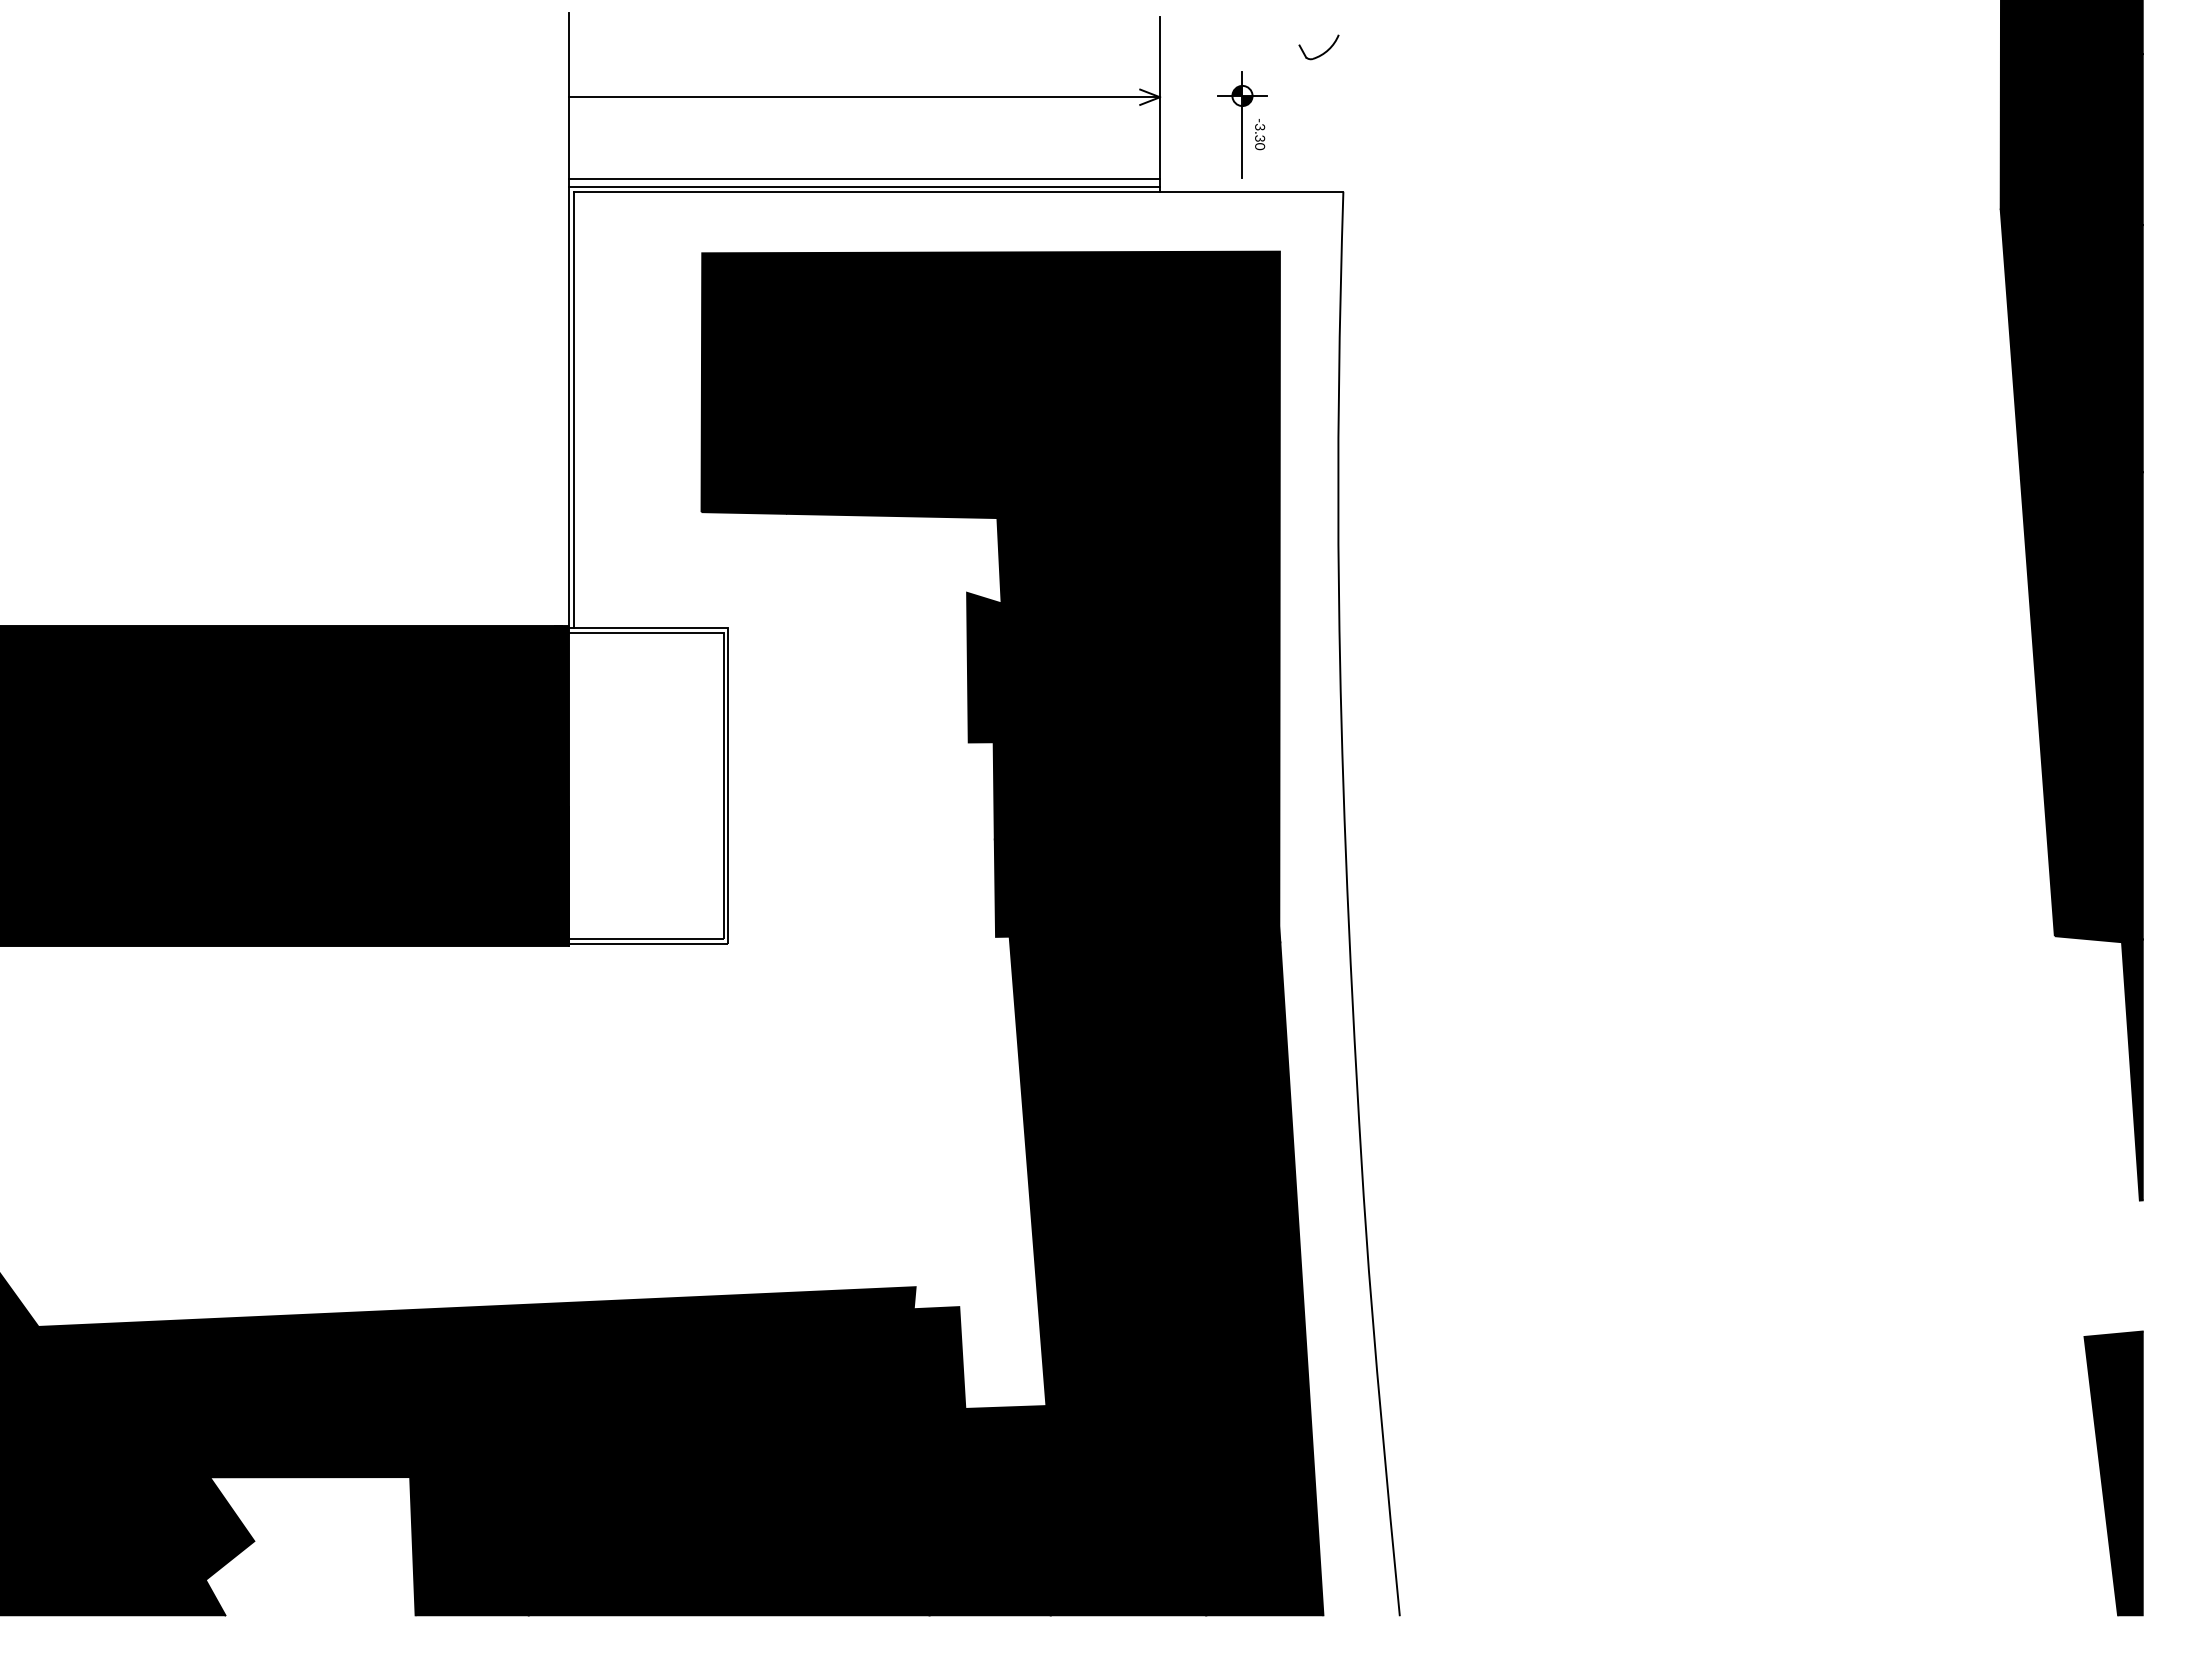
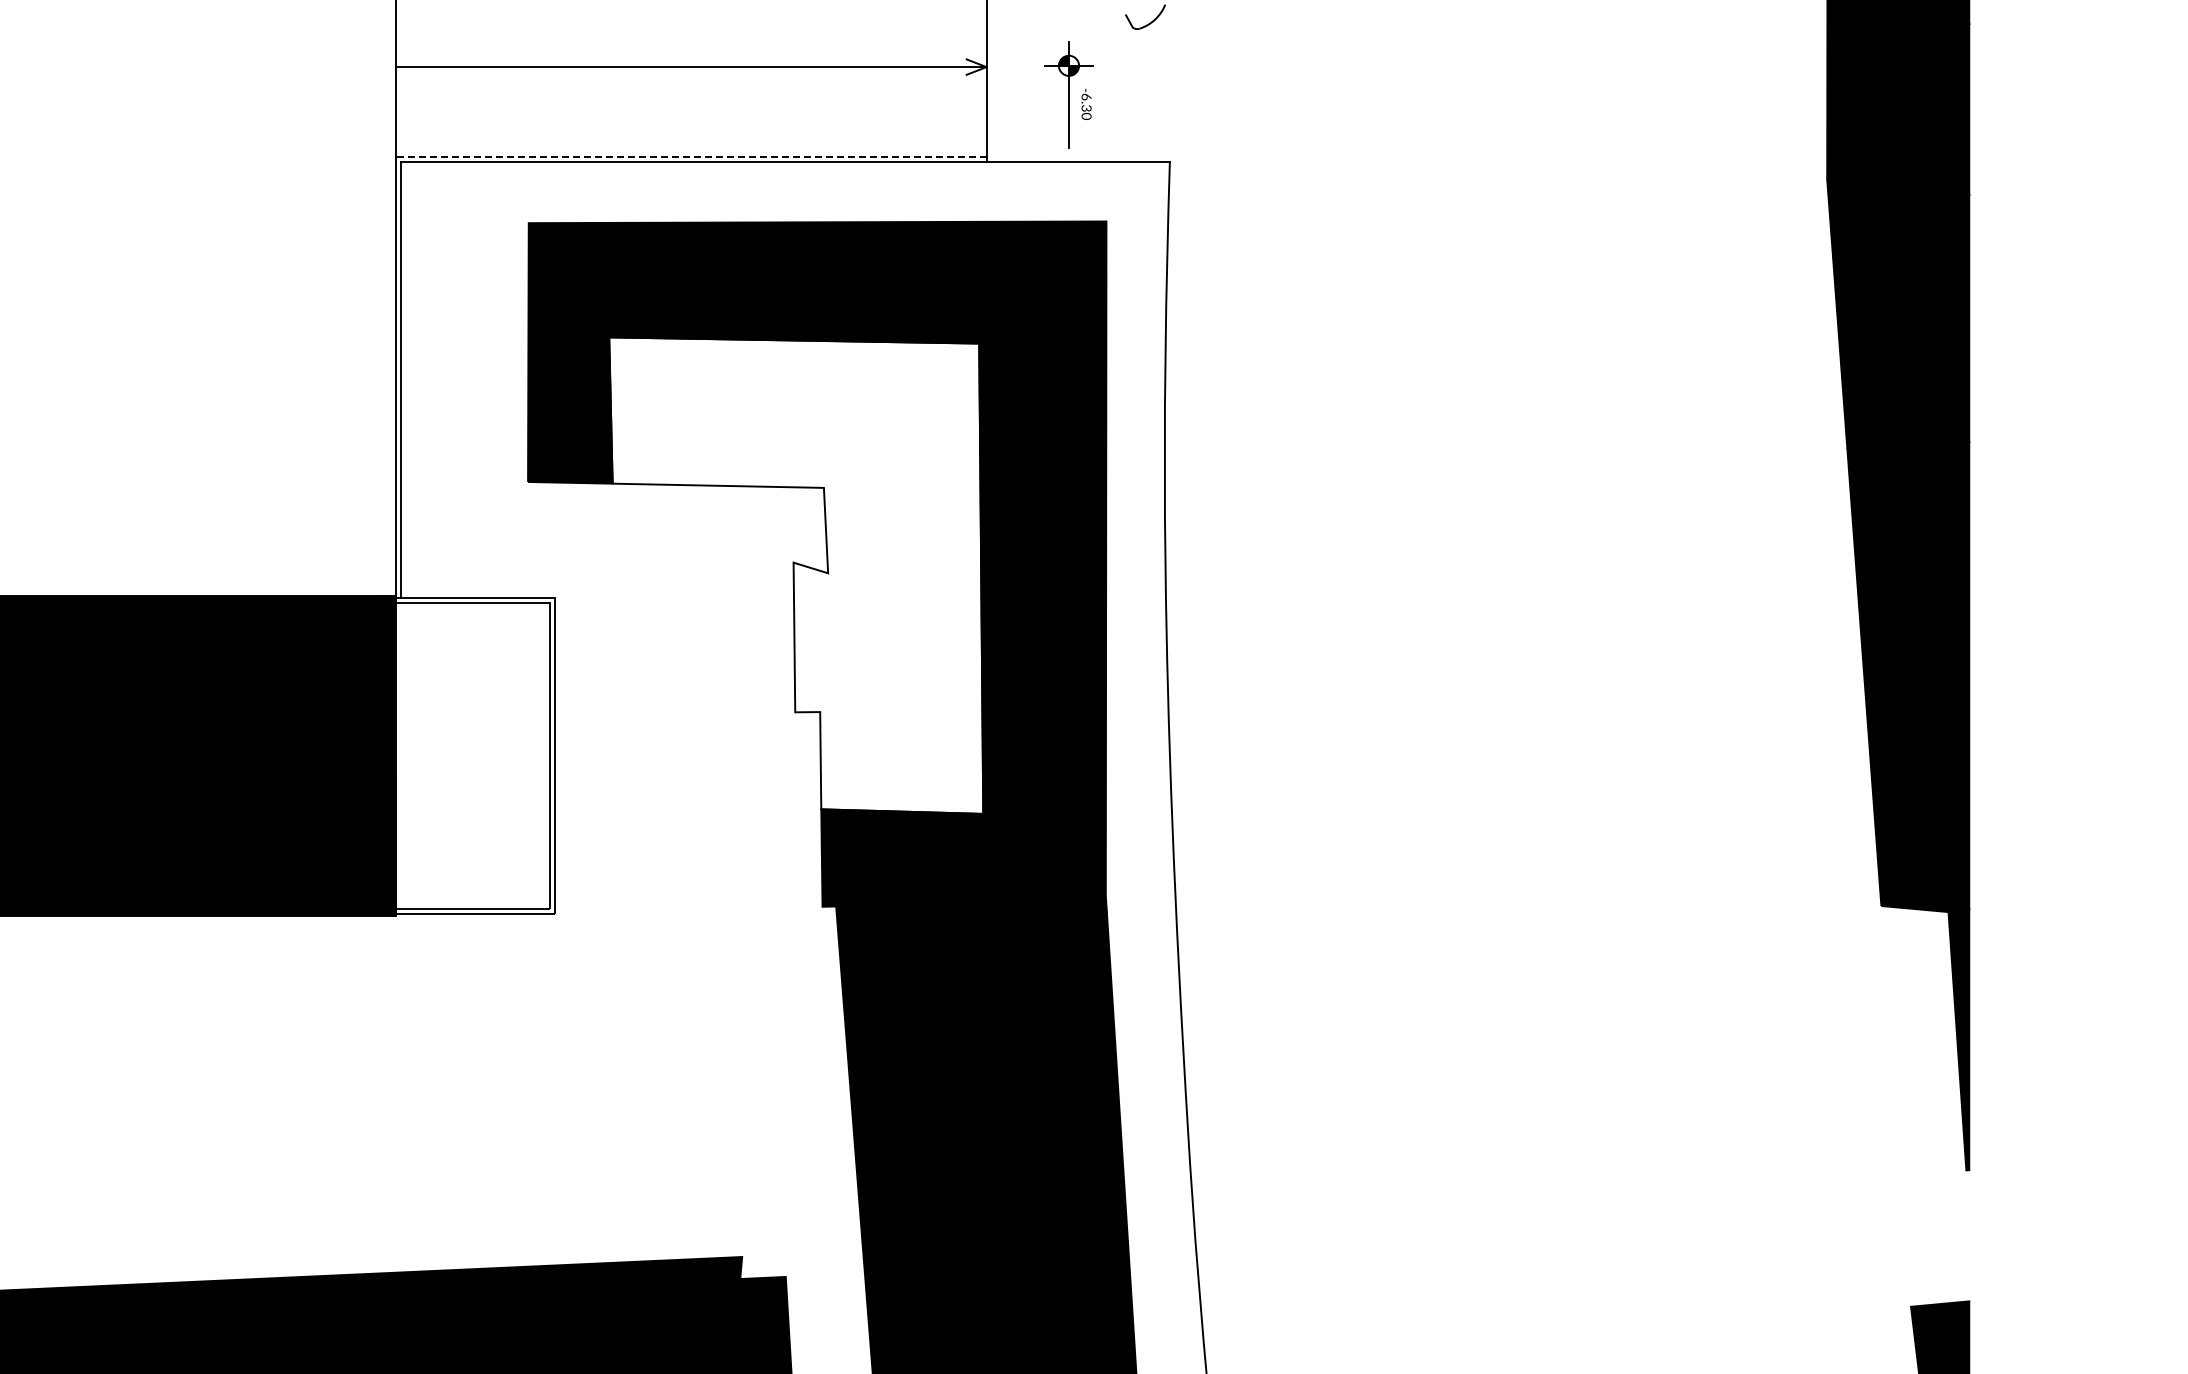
text: (1260, 127) -> (1087, 97), -3.30 -> -6.30
line: (864, 178) -> (691, 148), removed
line: (864, 187) -> (691, 157), solid -> dashed
fill: (969, 605) -> (796, 575), removed

